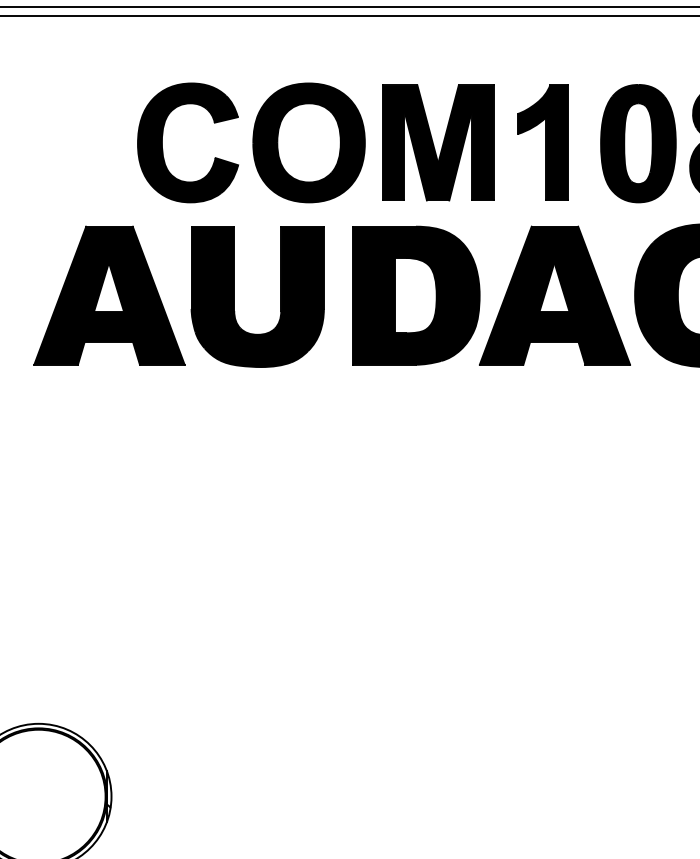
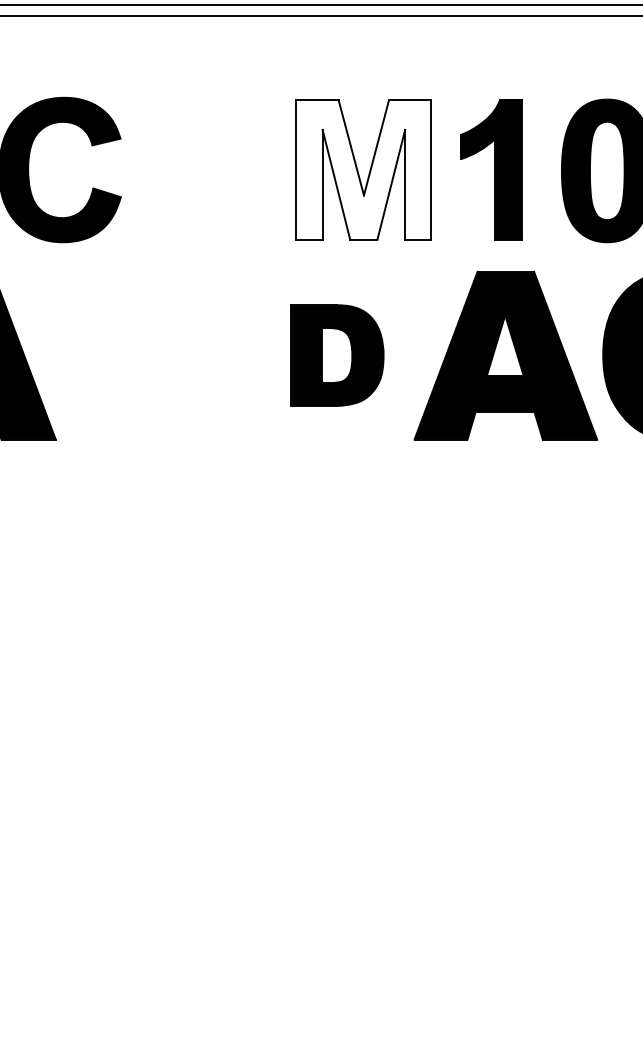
part: (308, 142) -> (206, 169), removed
fill: (437, 142) -> (363, 169), removed
part: (416, 295) -> (337, 355), size x0.6
part: (234, 296) -> (116, 356), removed

